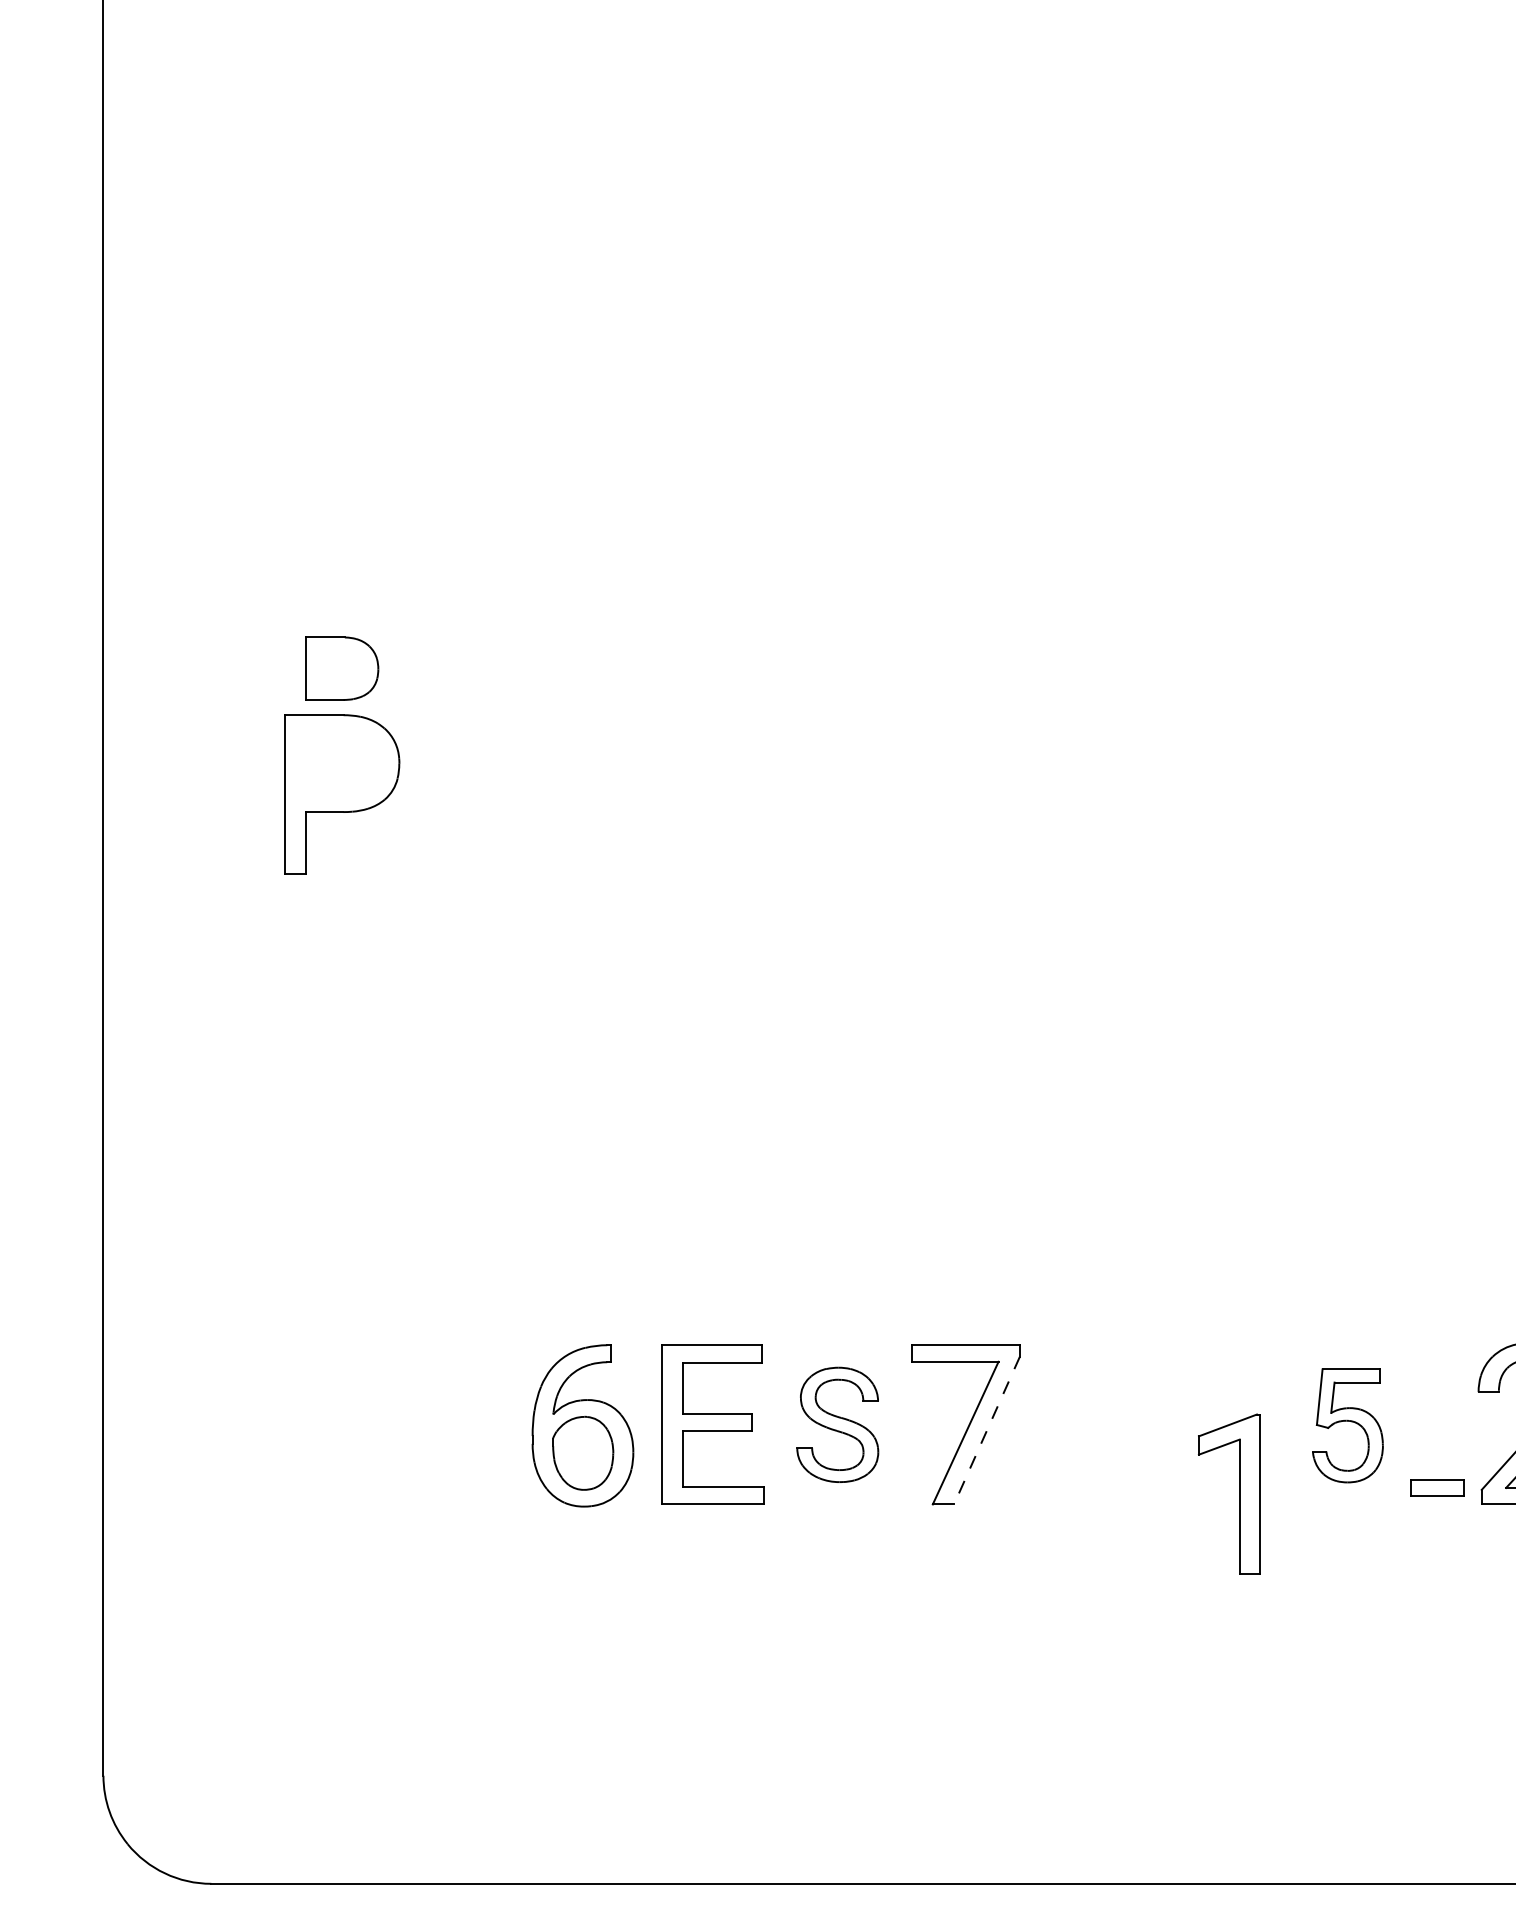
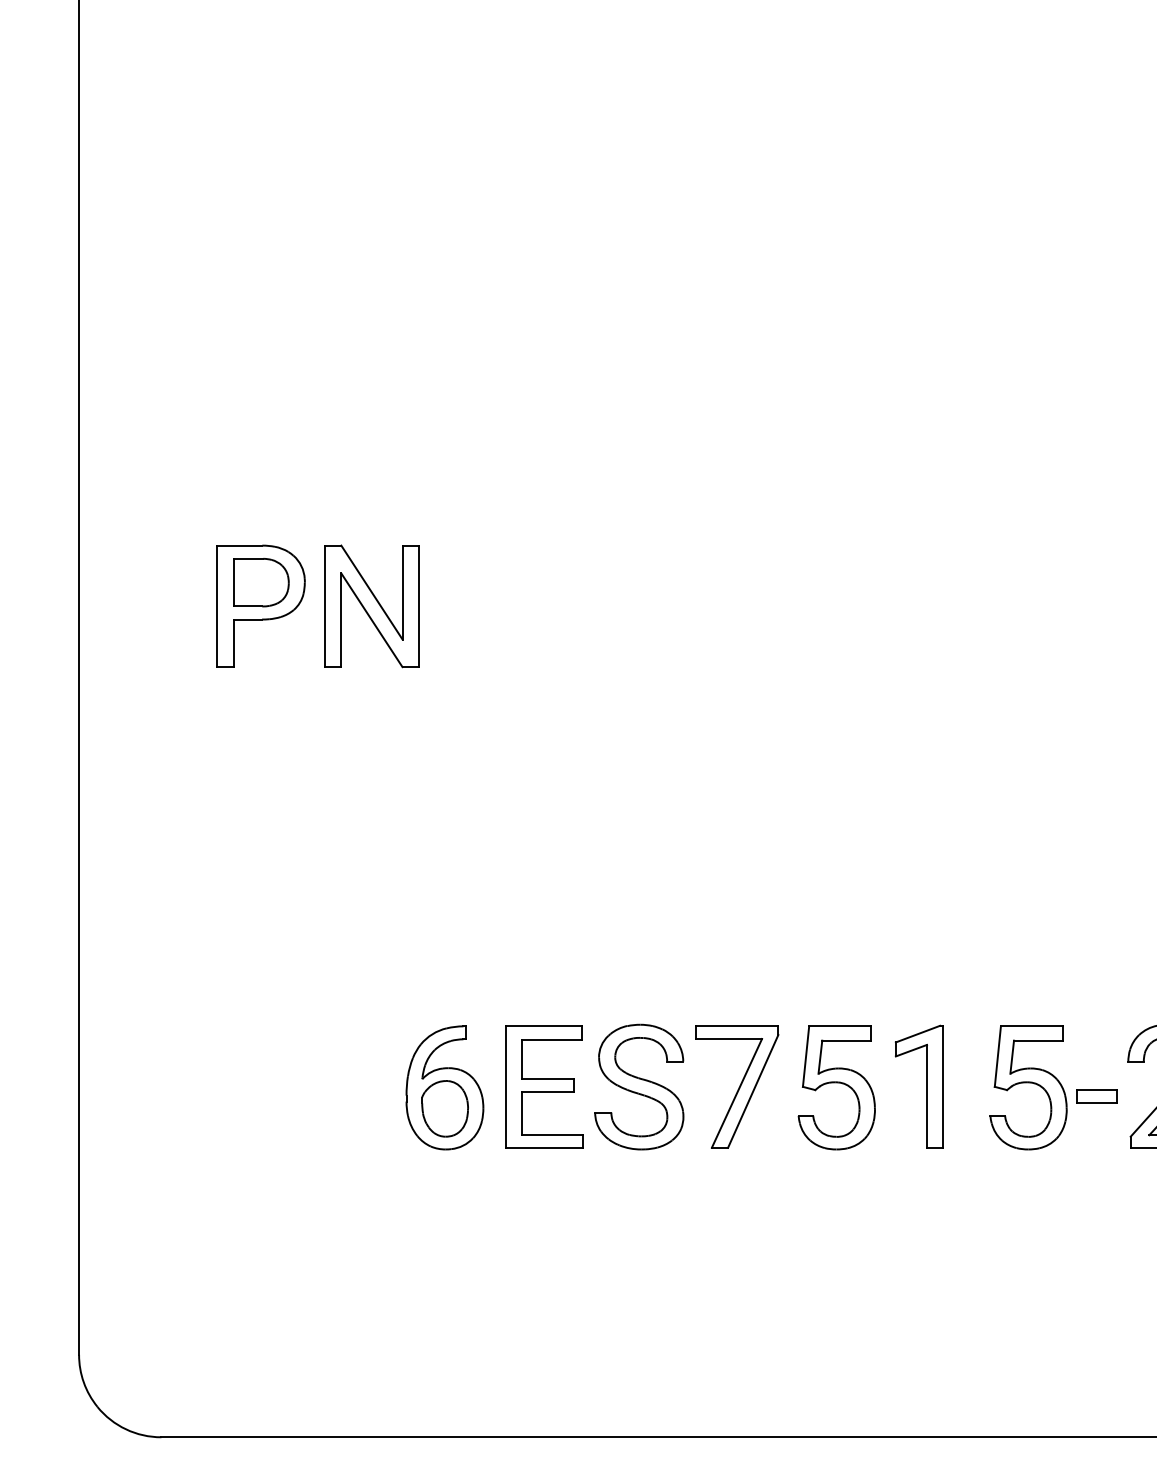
part: (342, 668) -> (261, 582), moved
part: (486, 794) -> (371, 606), added
part: (837, 1424) -> (639, 1086), size x1.43
part: (1096, 1425) -> (836, 1087), added
part: (1347, 1425) -> (1028, 1087), size x1.43
line: (986, 1430) -> (752, 1091), dashed -> solid
part: (1437, 1487) -> (1096, 1095), moved
part: (1239, 1493) -> (926, 1086), moved

